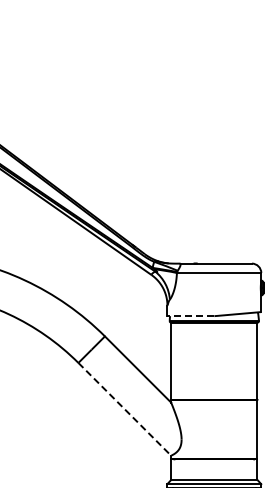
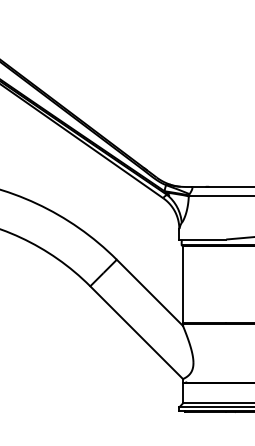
line: (190, 316) -> (202, 239), dashed -> solid
line: (124, 409) -> (136, 332), dashed -> solid

